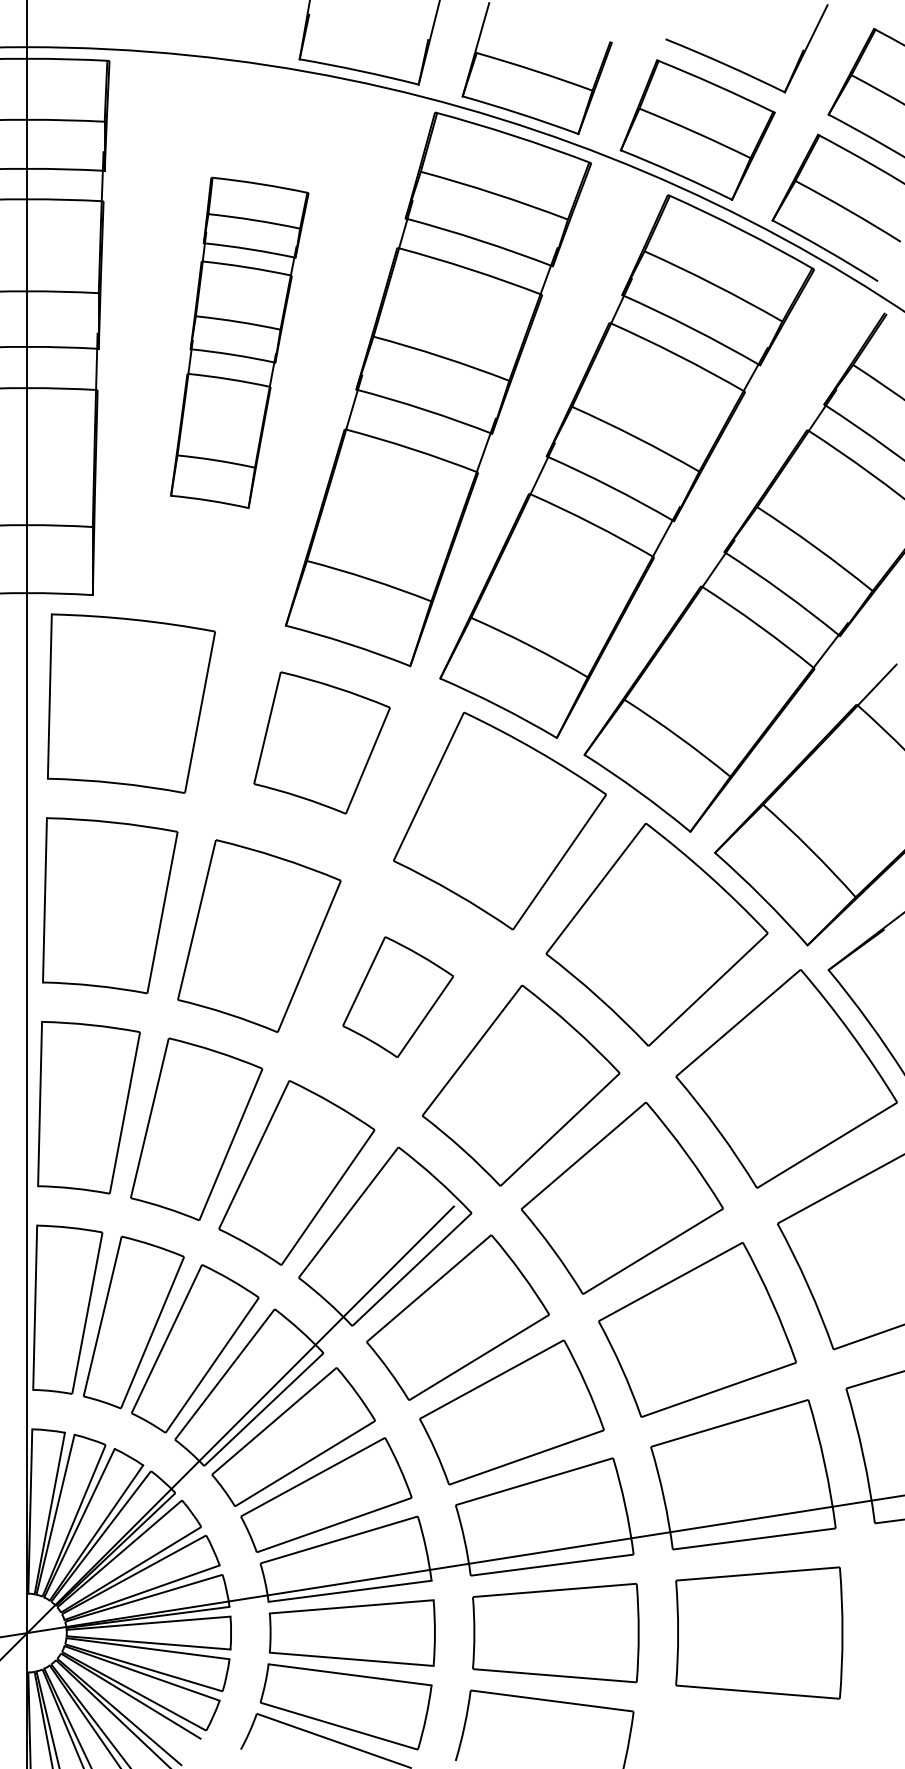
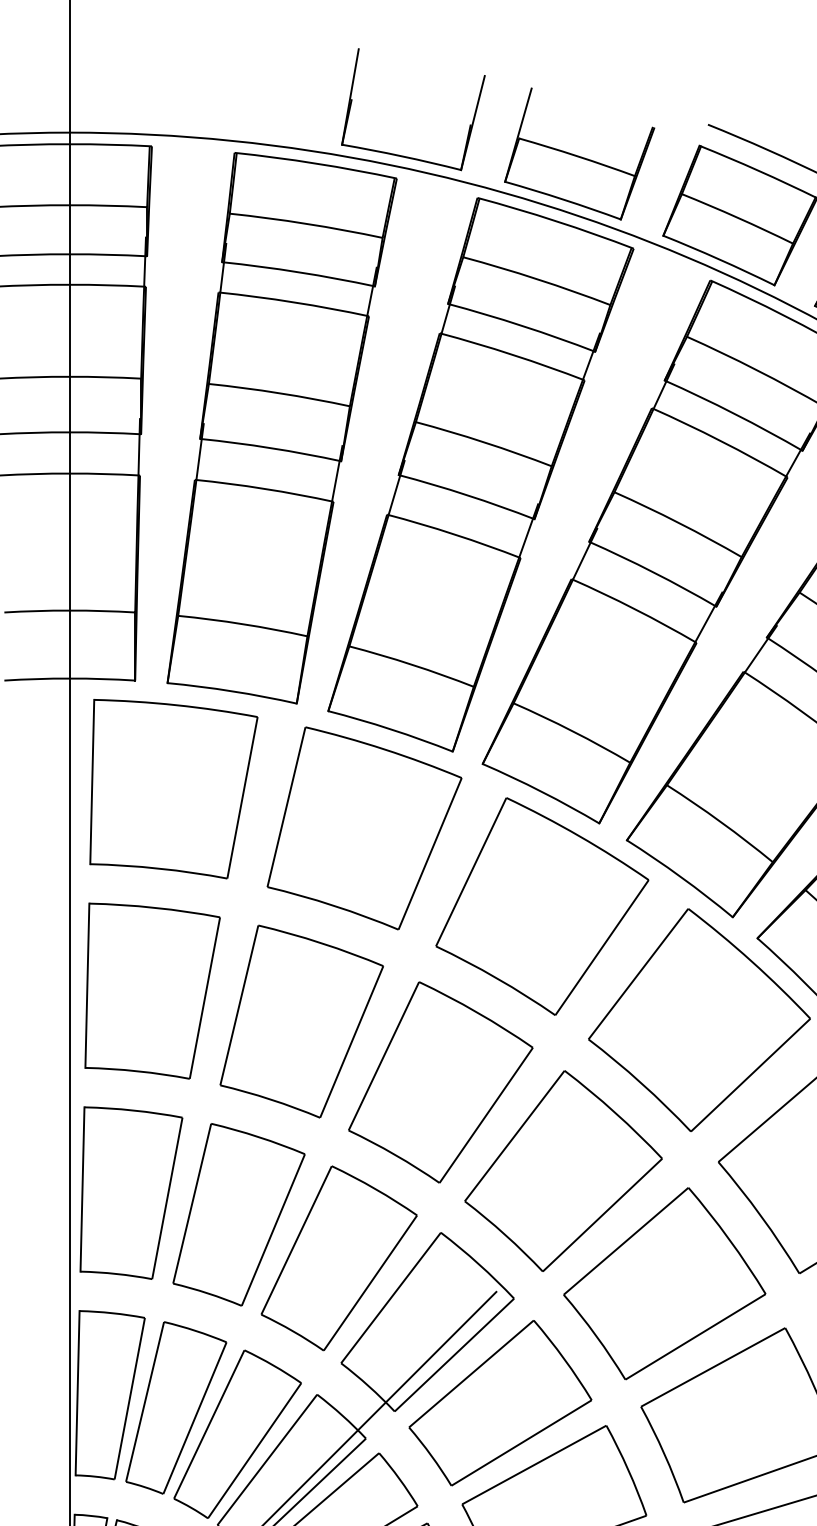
part: (239, 342) -> (281, 427), size x1.67
part: (321, 742) -> (363, 827), size x1.43
part: (397, 997) -> (439, 1082), size x1.67

